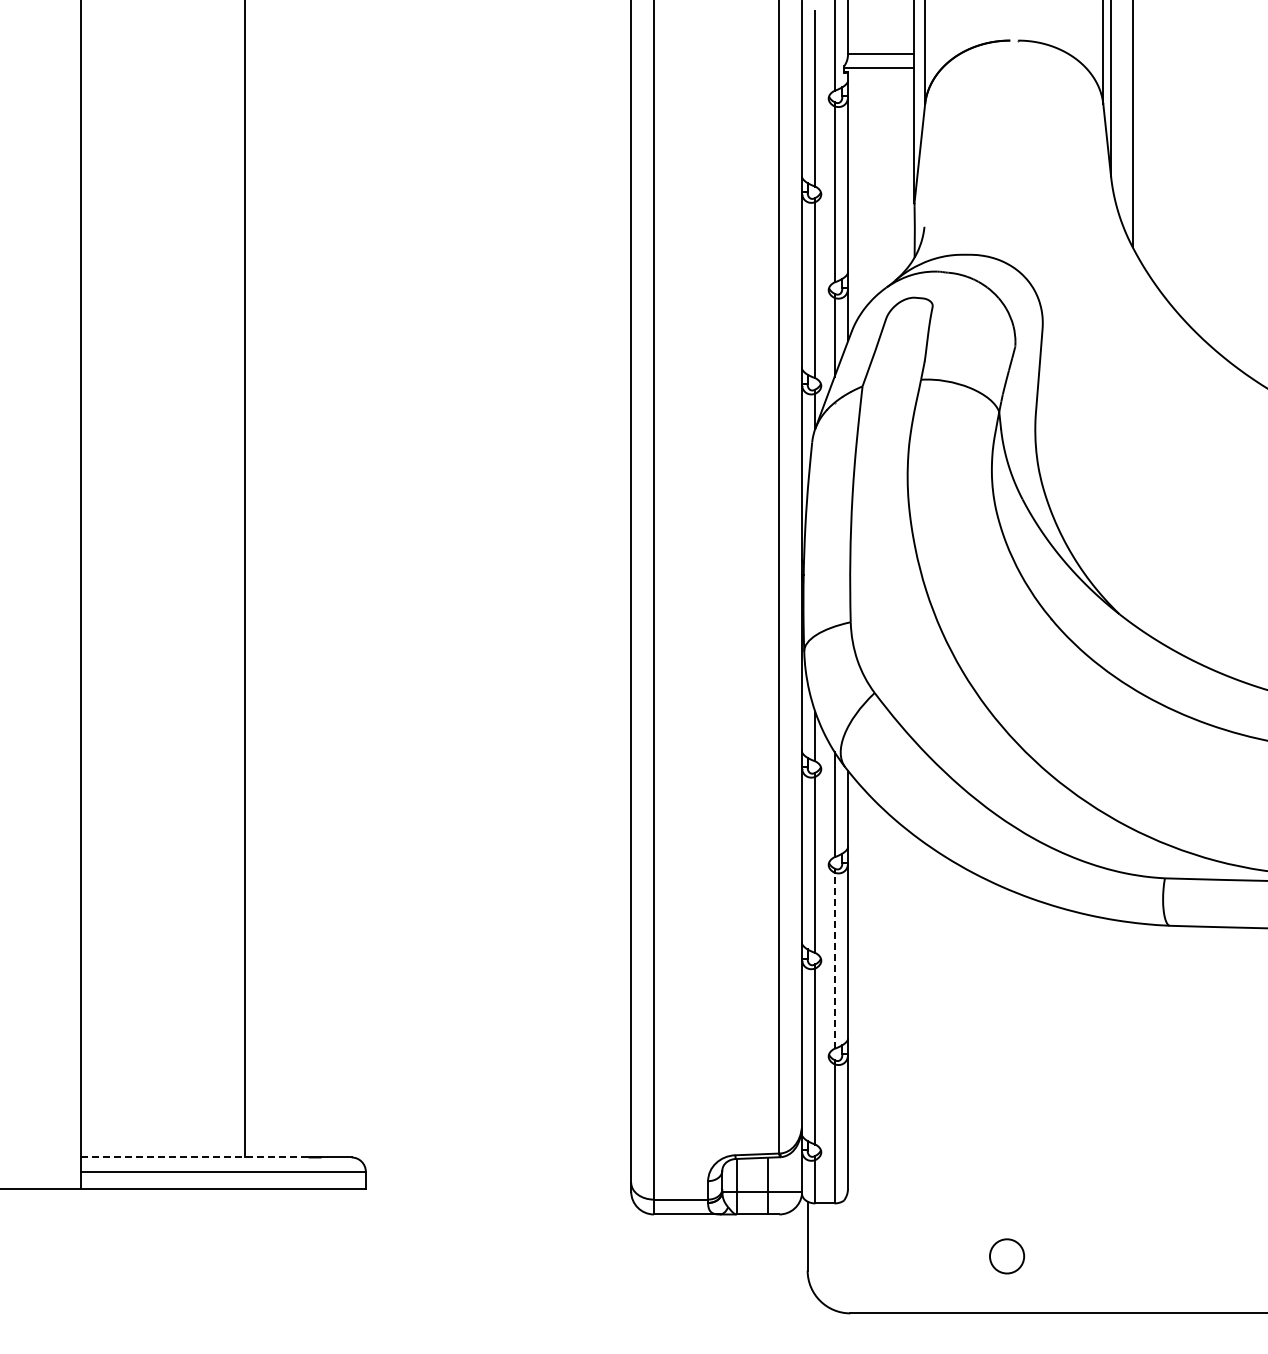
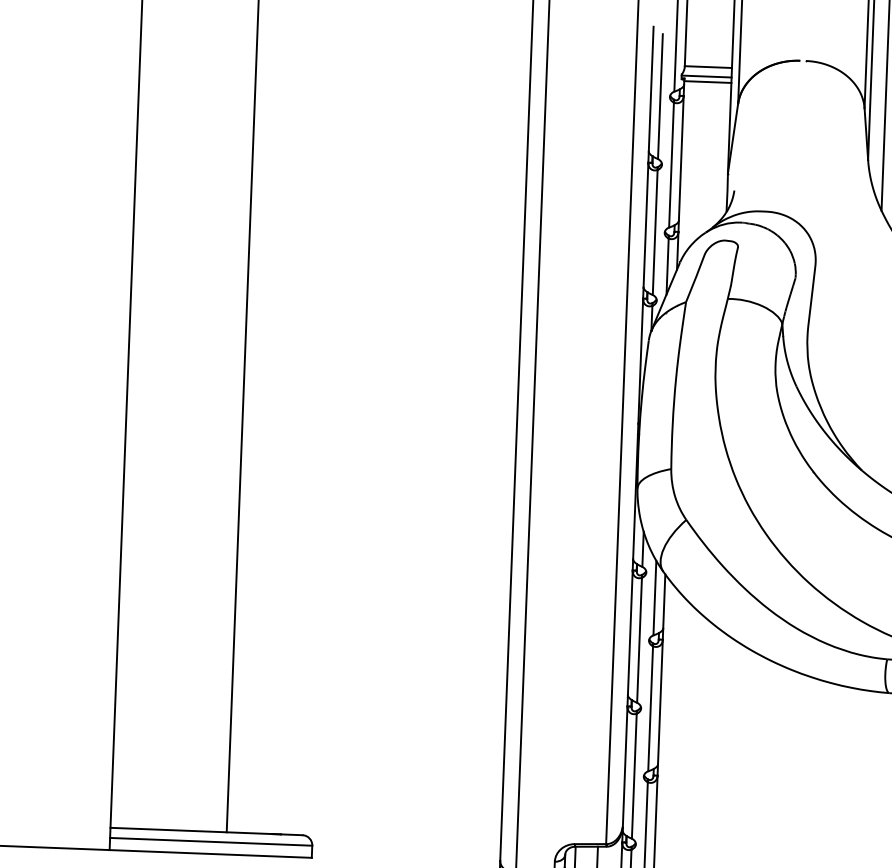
line: (881, 75) -> (707, 82), added
line: (834, 960) -> (650, 708), dashed -> solid
line: (194, 1157) -> (191, 830), dashed -> solid

